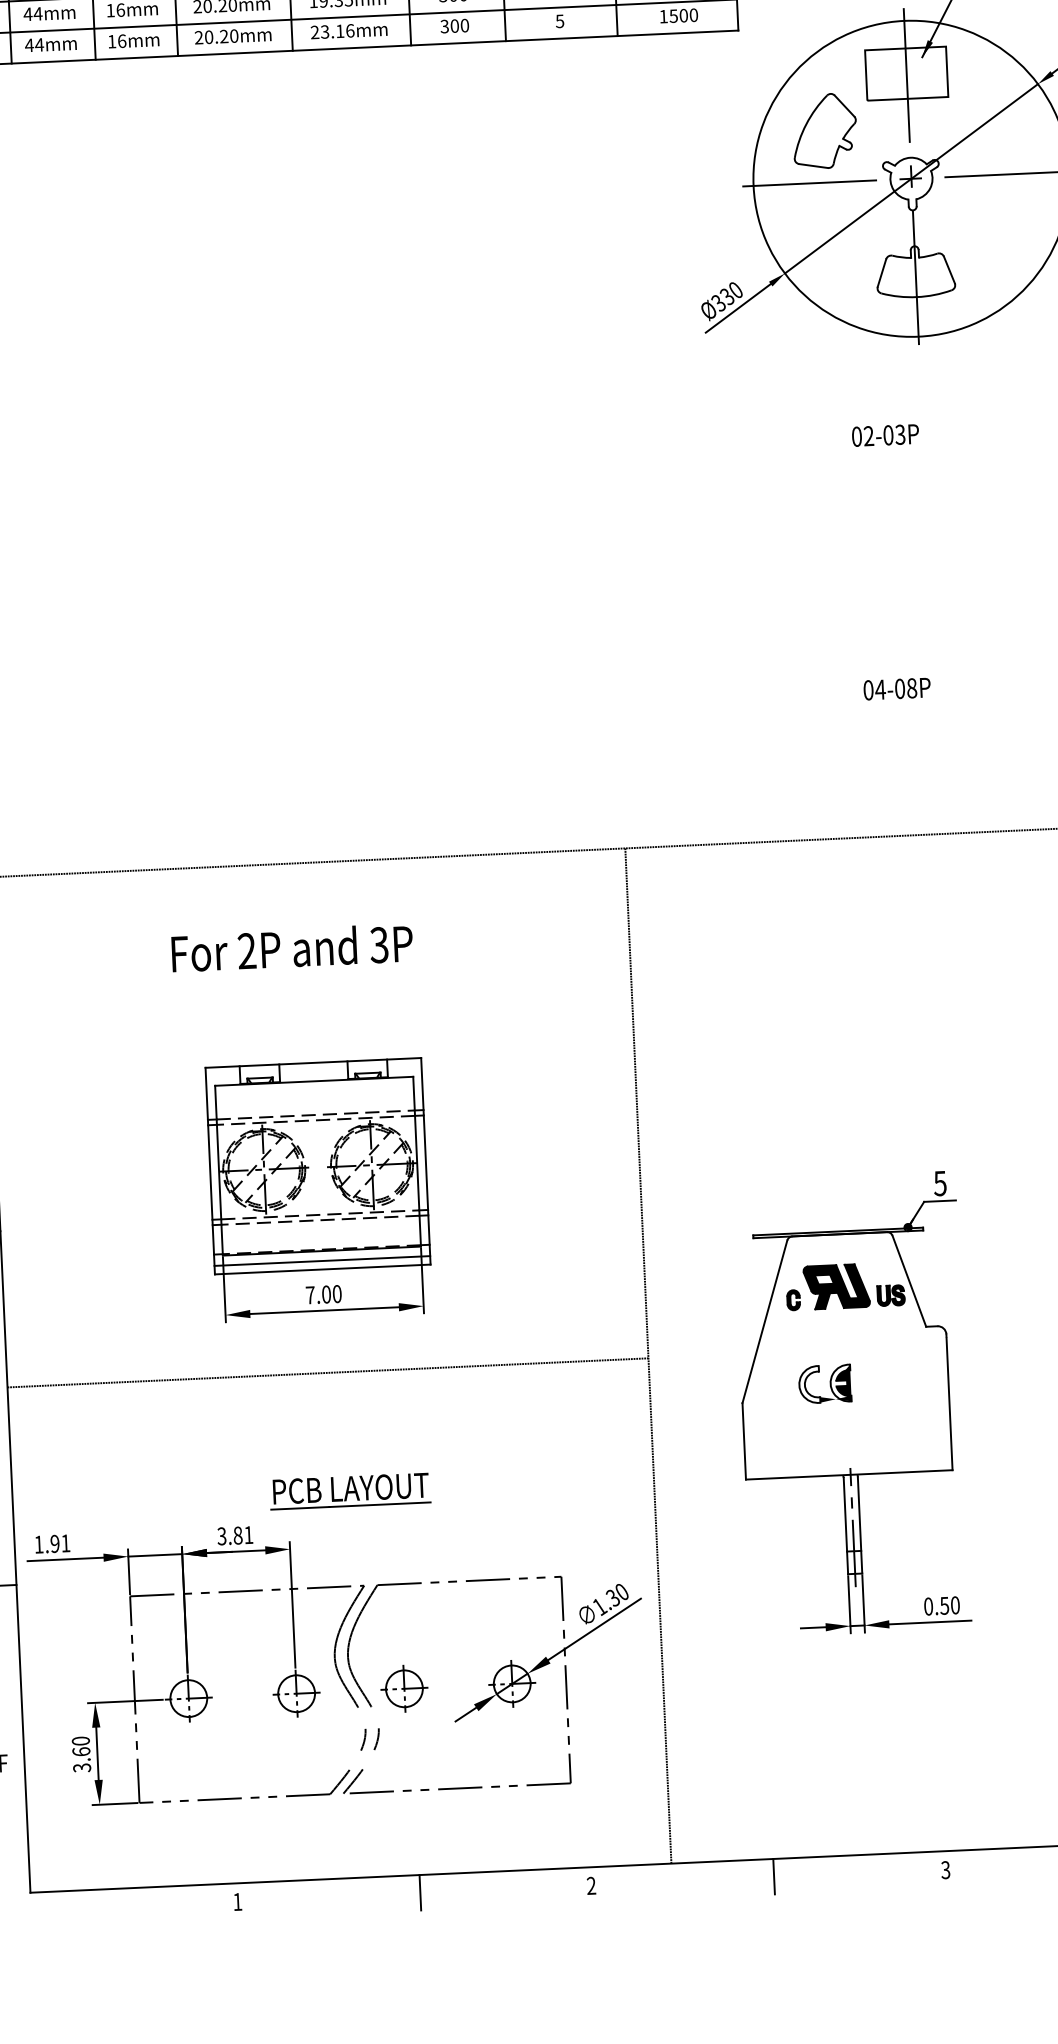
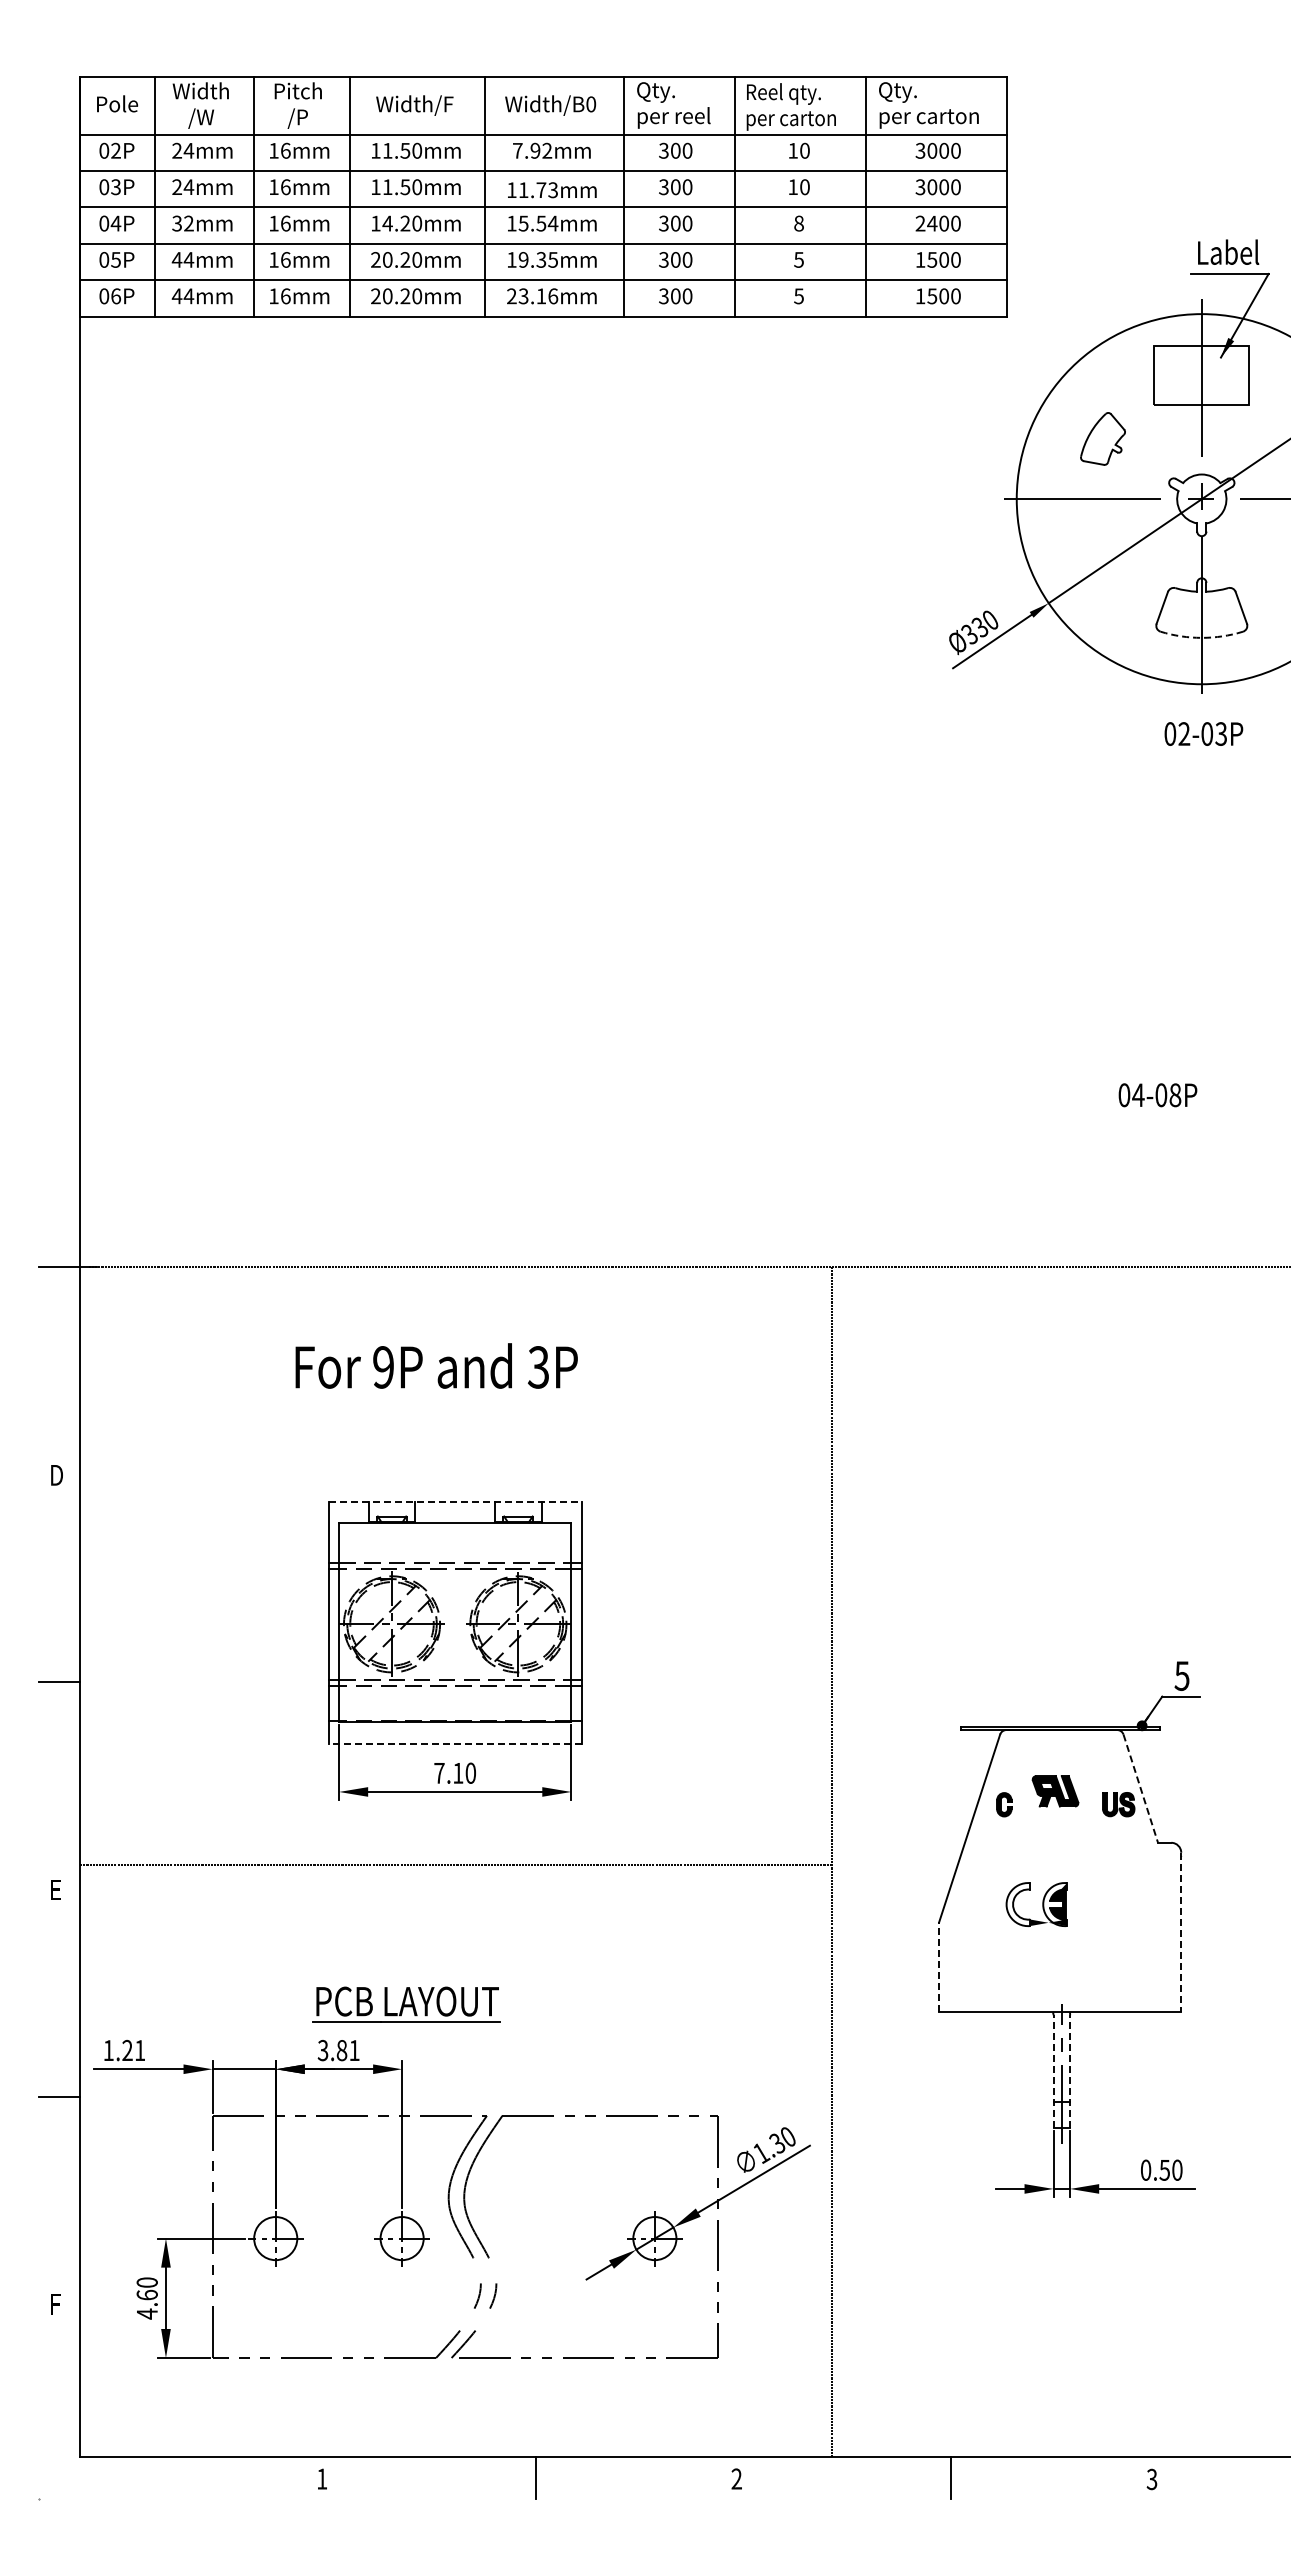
part: (824, 130) -> (1102, 438), size x0.6
arc: (916, 296) -> (1201, 637), solid -> dashed
text: (885, 435) -> (1203, 733), moved
text: (246, 951) -> (383, 1367), 2P -> 9P
line: (313, 1062) -> (455, 1501), solid -> dashed
line: (321, 1260) -> (454, 1733), removed
line: (322, 1269) -> (454, 1743), solid -> dashed
line: (909, 1281) -> (1140, 1788), solid -> dashed
part: (836, 1286) -> (1055, 1791), size x0.6
text: (326, 1293) -> (458, 1772), 7.00 -> 7.10
line: (949, 1402) -> (1181, 1932), solid -> dashed
line: (744, 1441) -> (939, 1967), solid -> dashed
part: (350, 1491) -> (406, 2004), moved
line: (845, 1525) -> (1053, 2071), solid -> dashed
line: (860, 1525) -> (1070, 2071), solid -> dashed
text: (55, 1543) -> (127, 2050), 1.91 -> 1.21
part: (404, 1688) -> (528, 2238), removed
text: (81, 1767) -> (146, 2313), 3.60 -> 4.60

